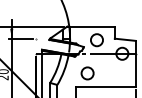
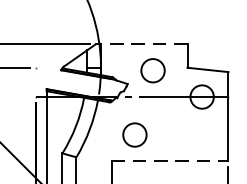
line: (91, 26) -> (142, 44), solid -> dashed
line: (106, 87) -> (171, 162), solid -> dashed

